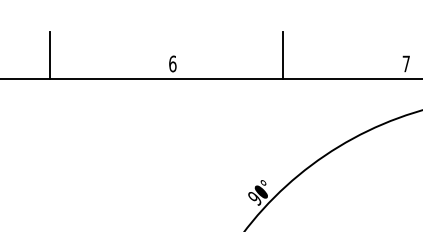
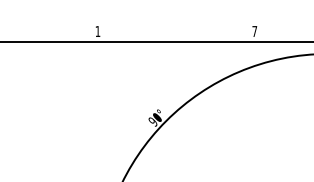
line: (50, 54) -> (15, 25), removed
line: (282, 54) -> (171, 25), removed
text: (172, 63) -> (97, 31), 6 -> 1

